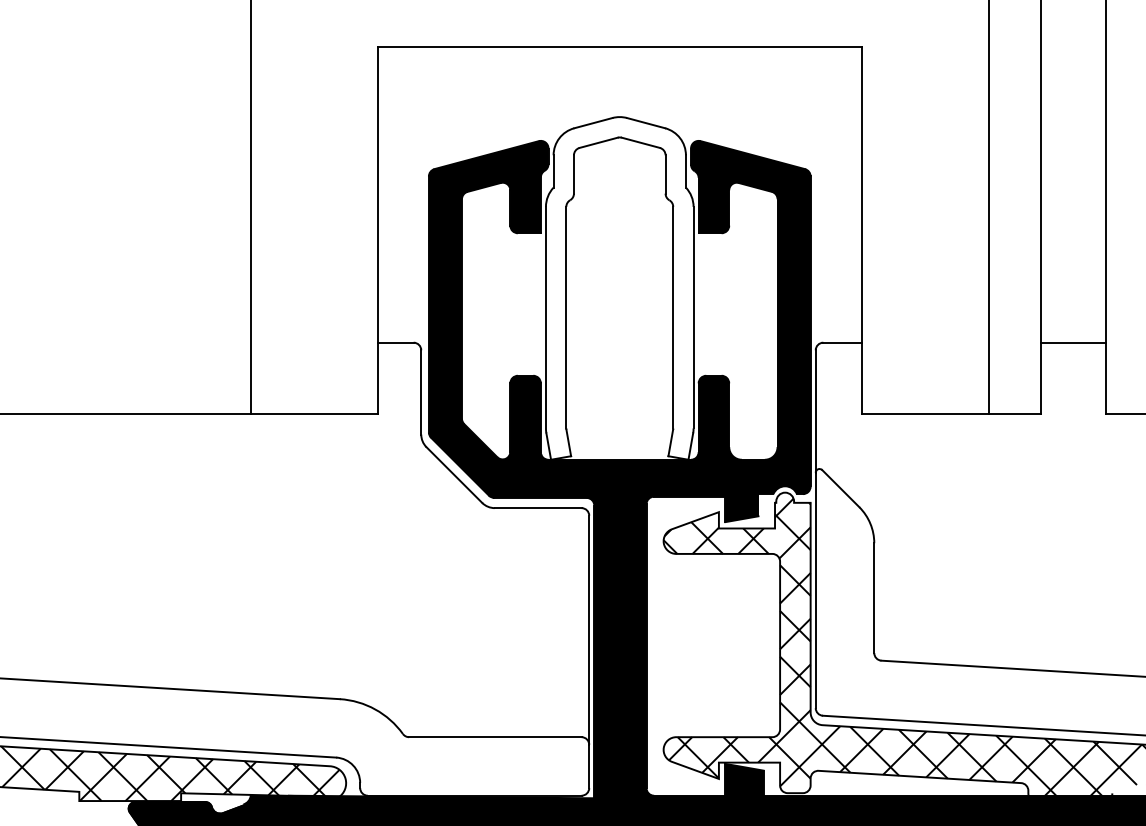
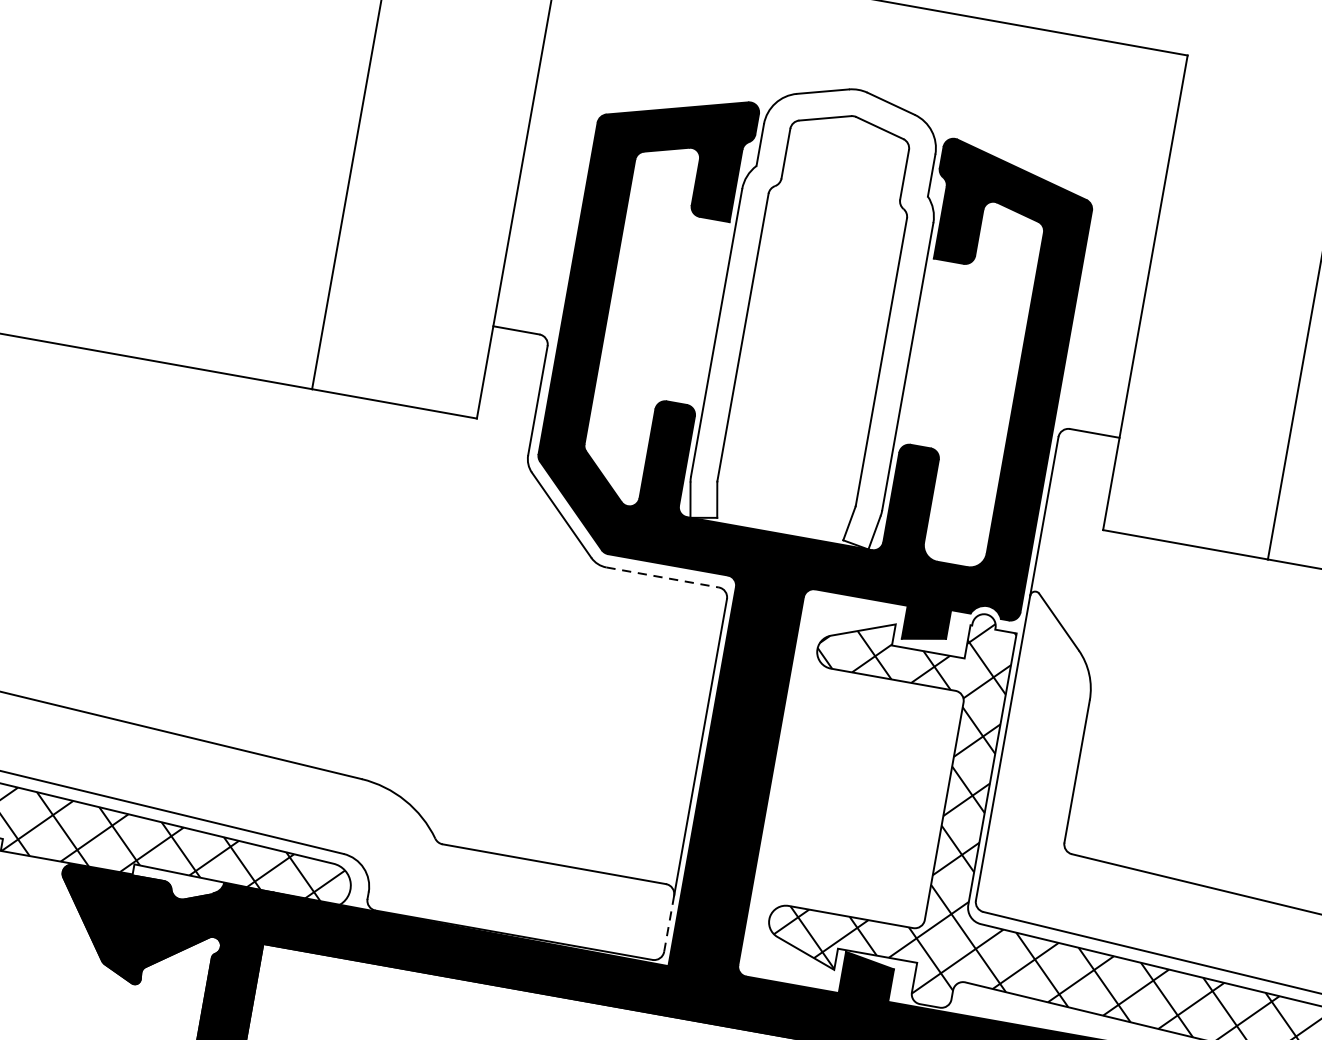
line: (538, 508) -> (662, 578), solid -> dashed
line: (589, 766) -> (669, 923), solid -> dashed

